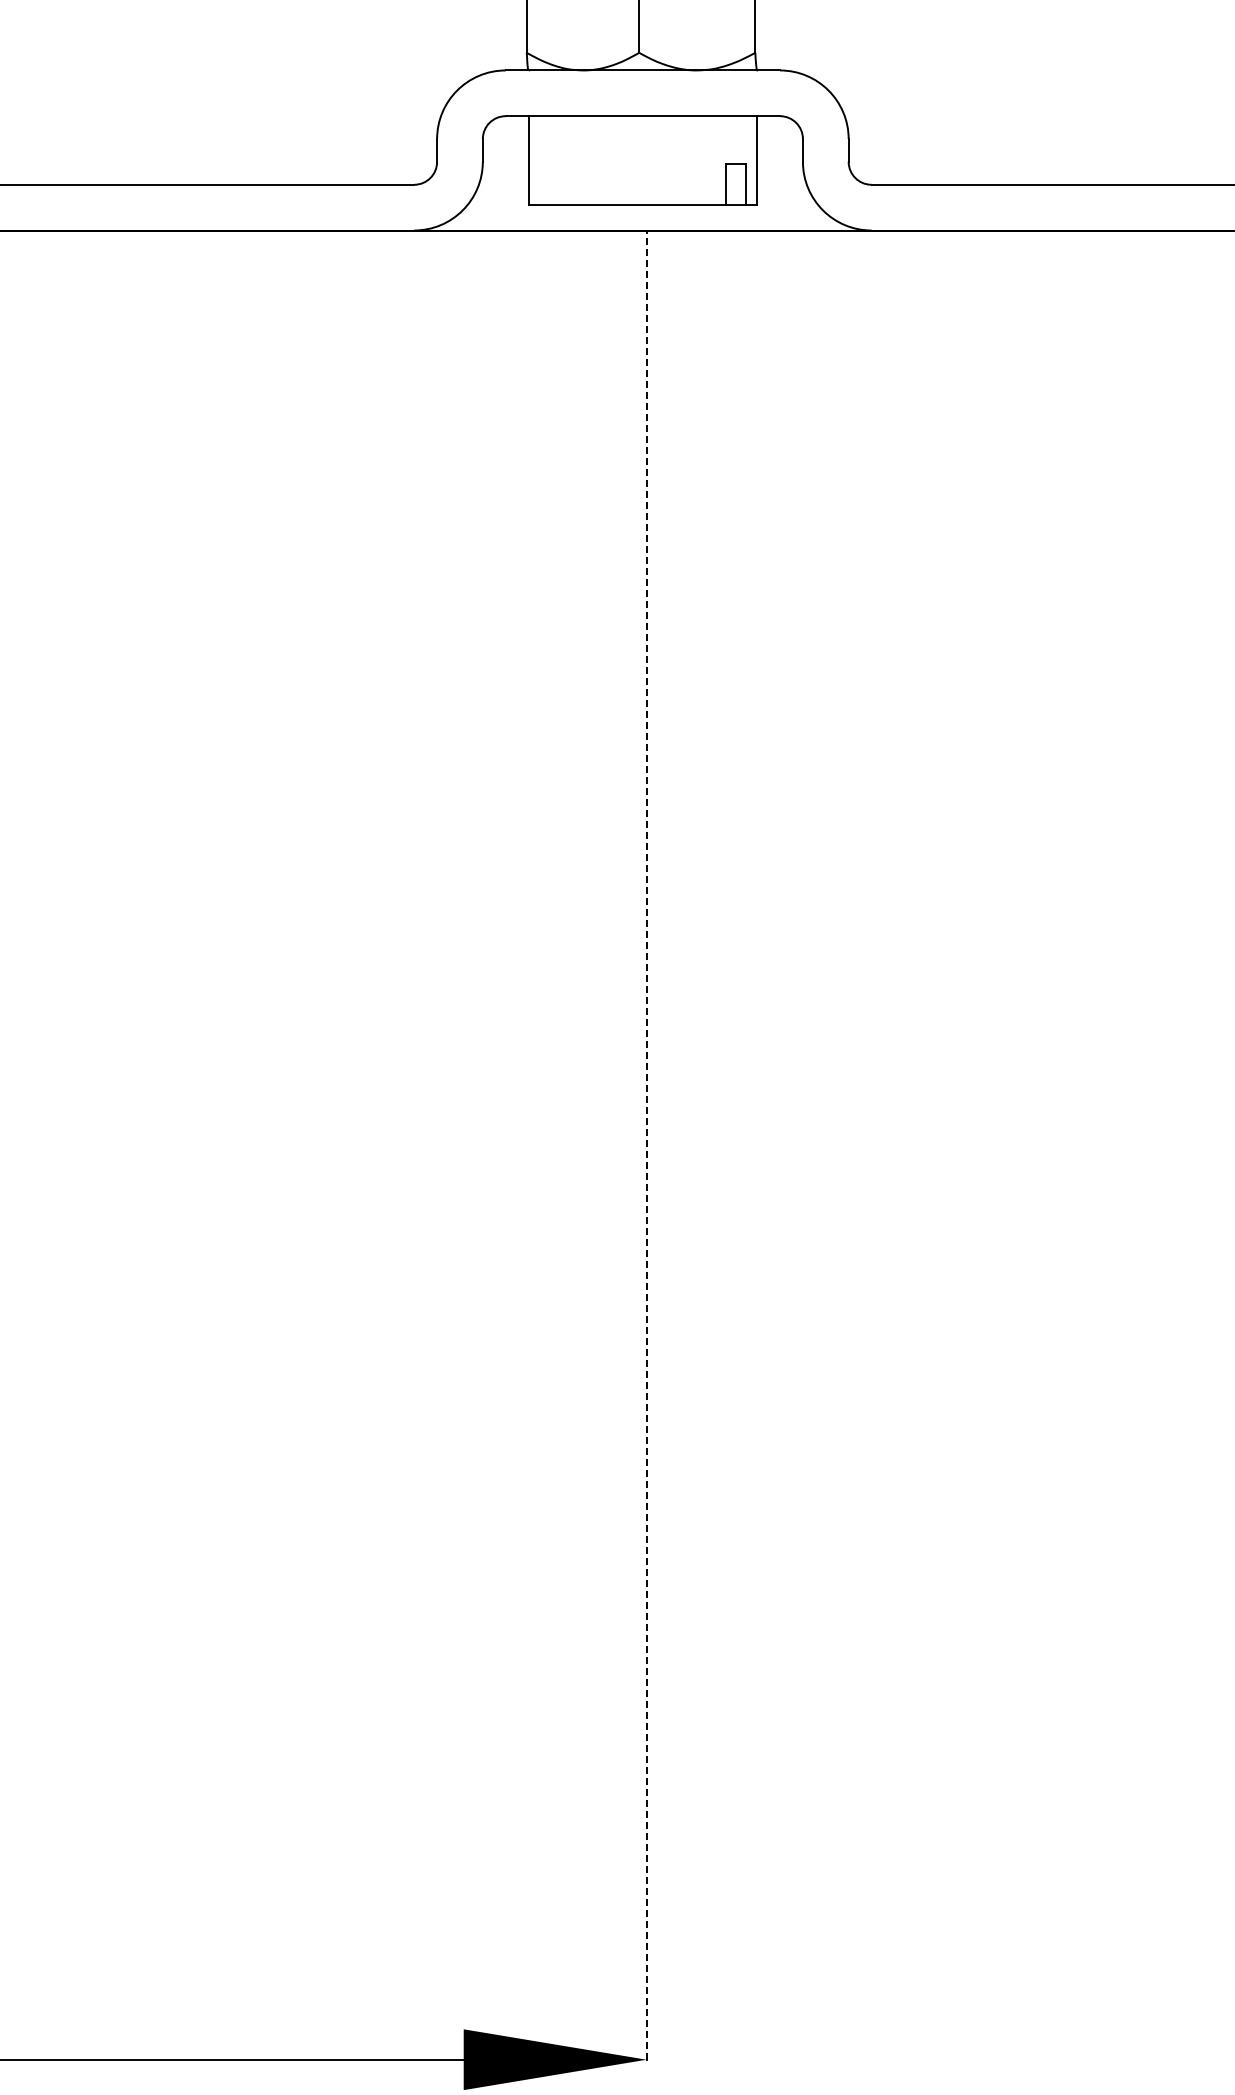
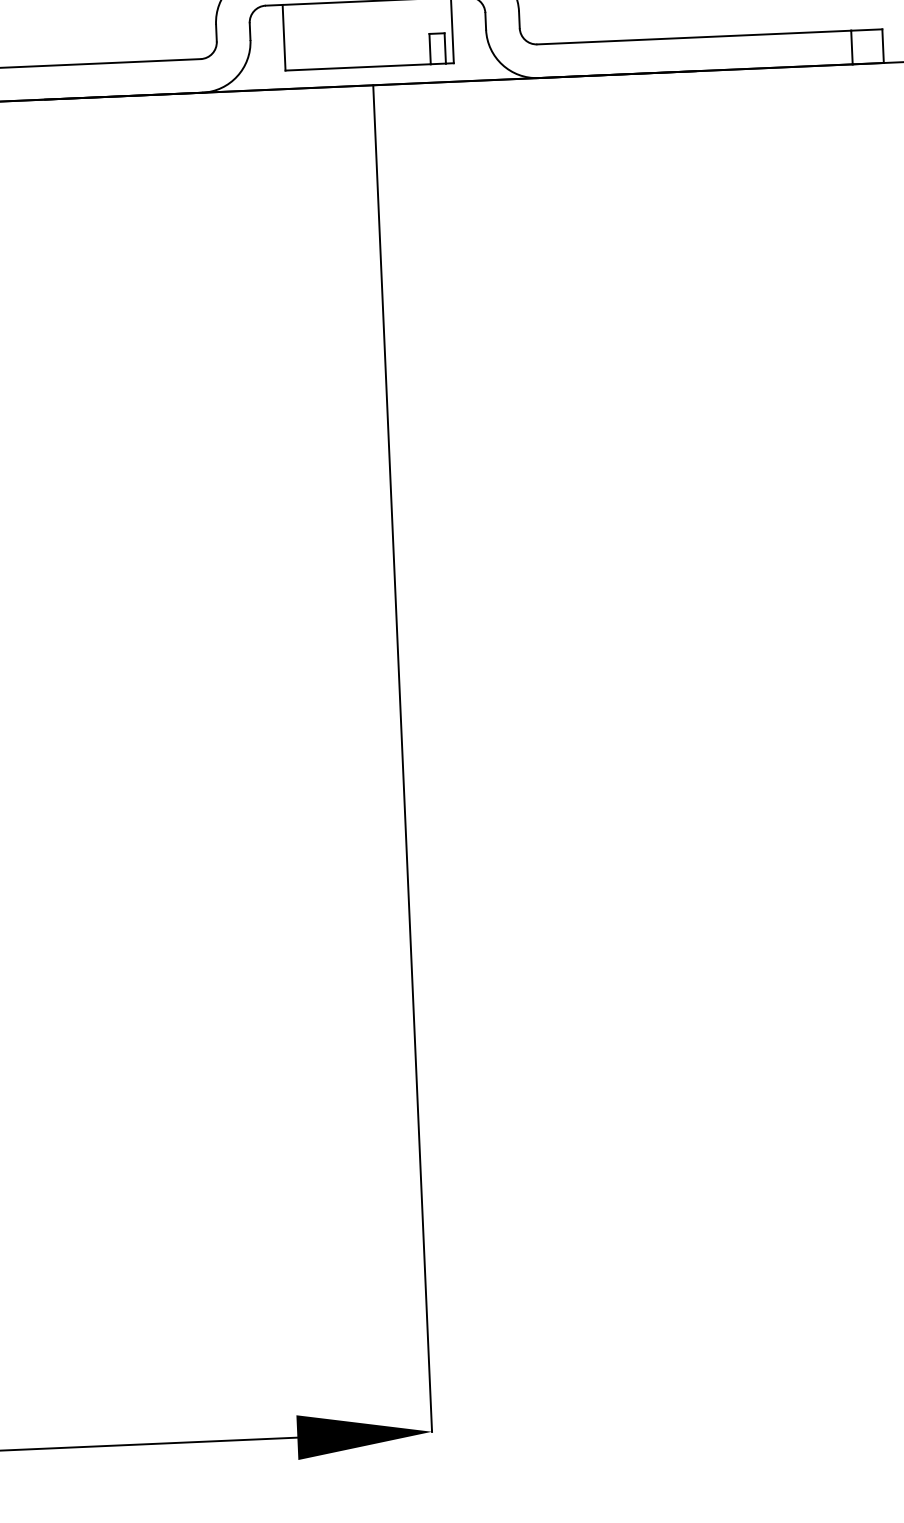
line: (646, 1145) -> (402, 758), dashed -> solid

